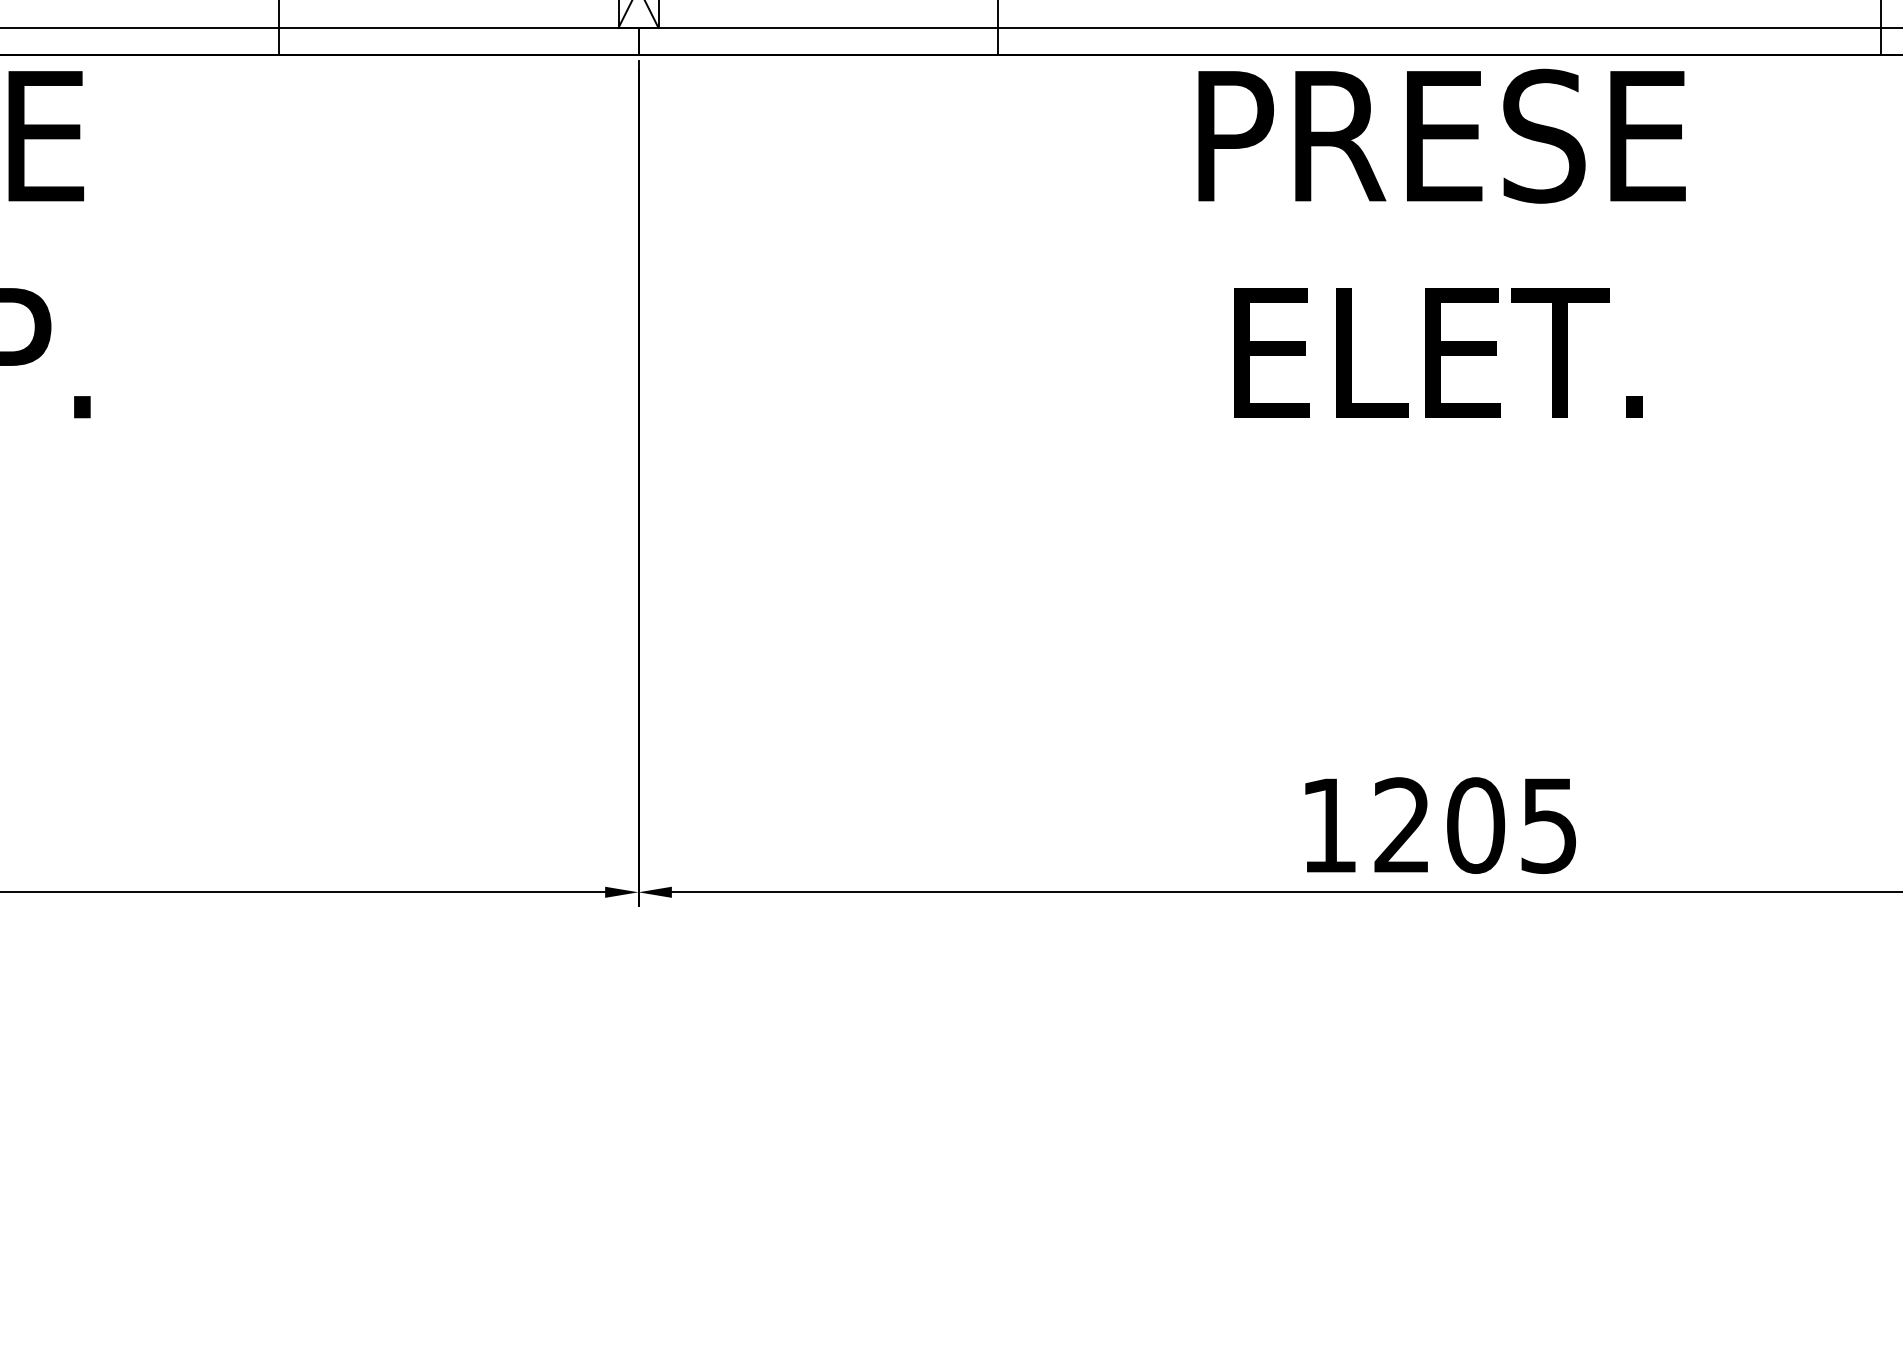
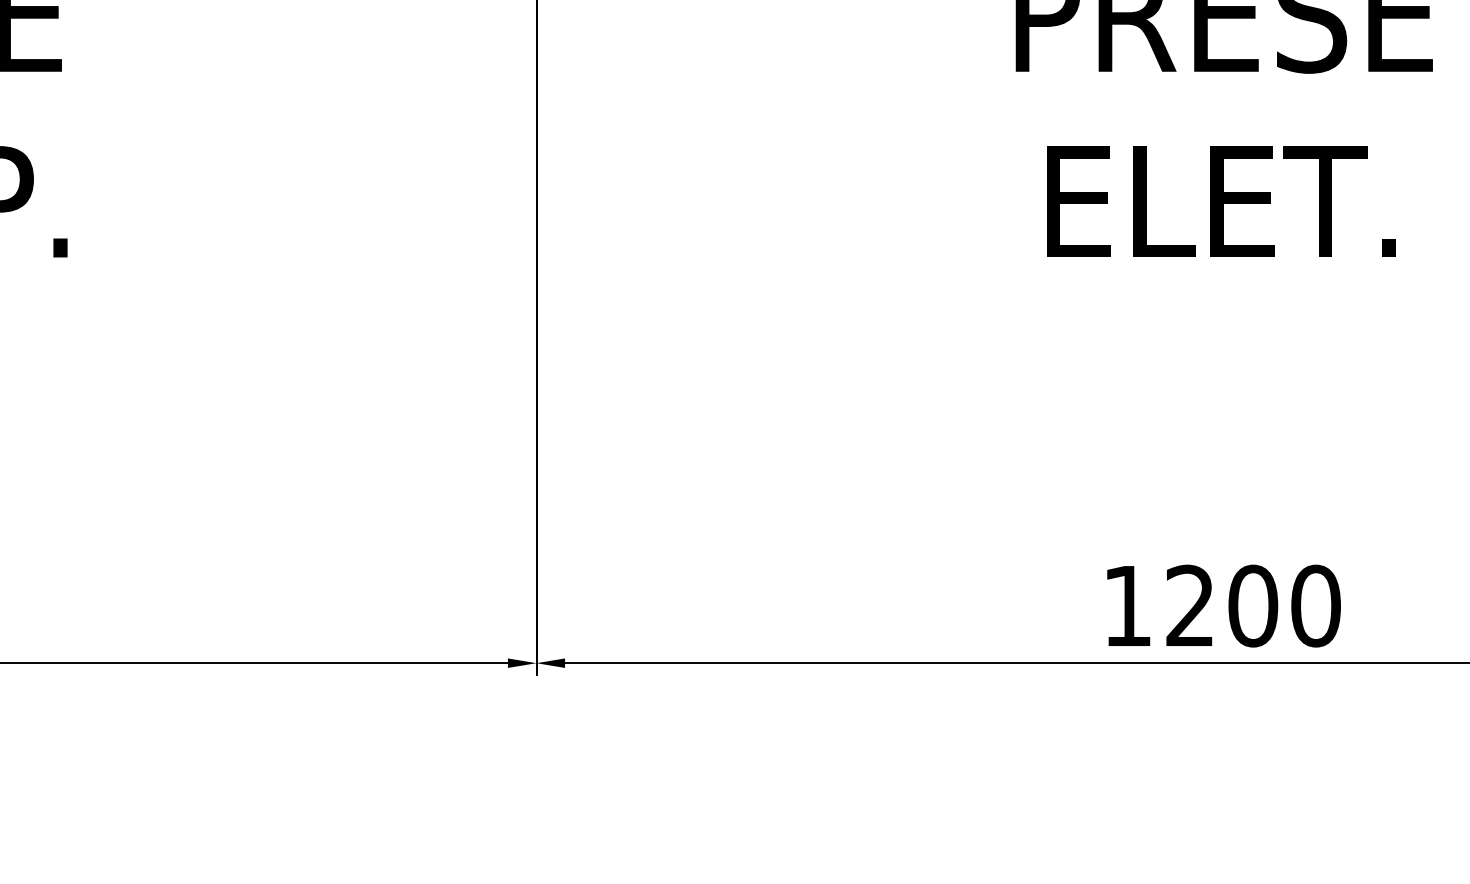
text: (1549, 825) -> (1316, 606), 1205 -> 1200

